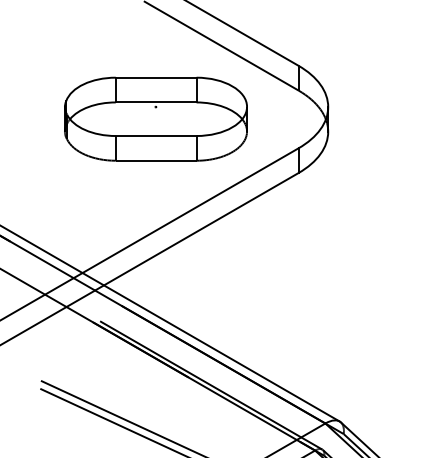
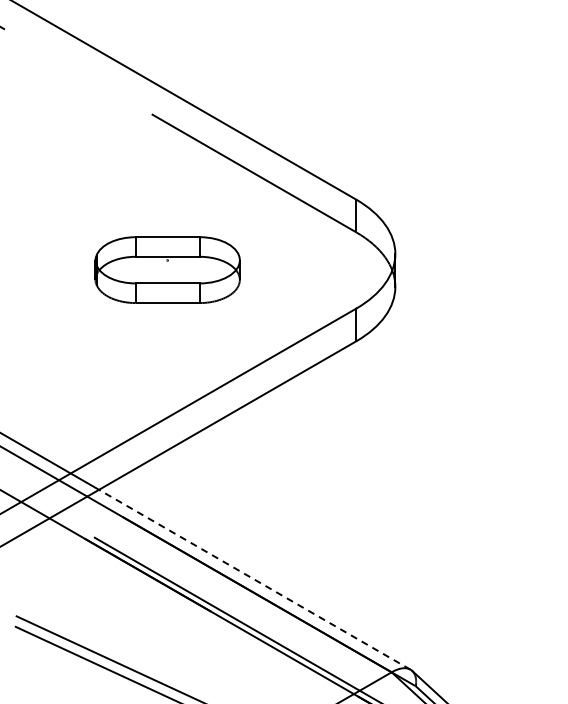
part: (155, 118) -> (167, 269), size x0.6
line: (221, 353) -> (254, 579), solid -> dashed

